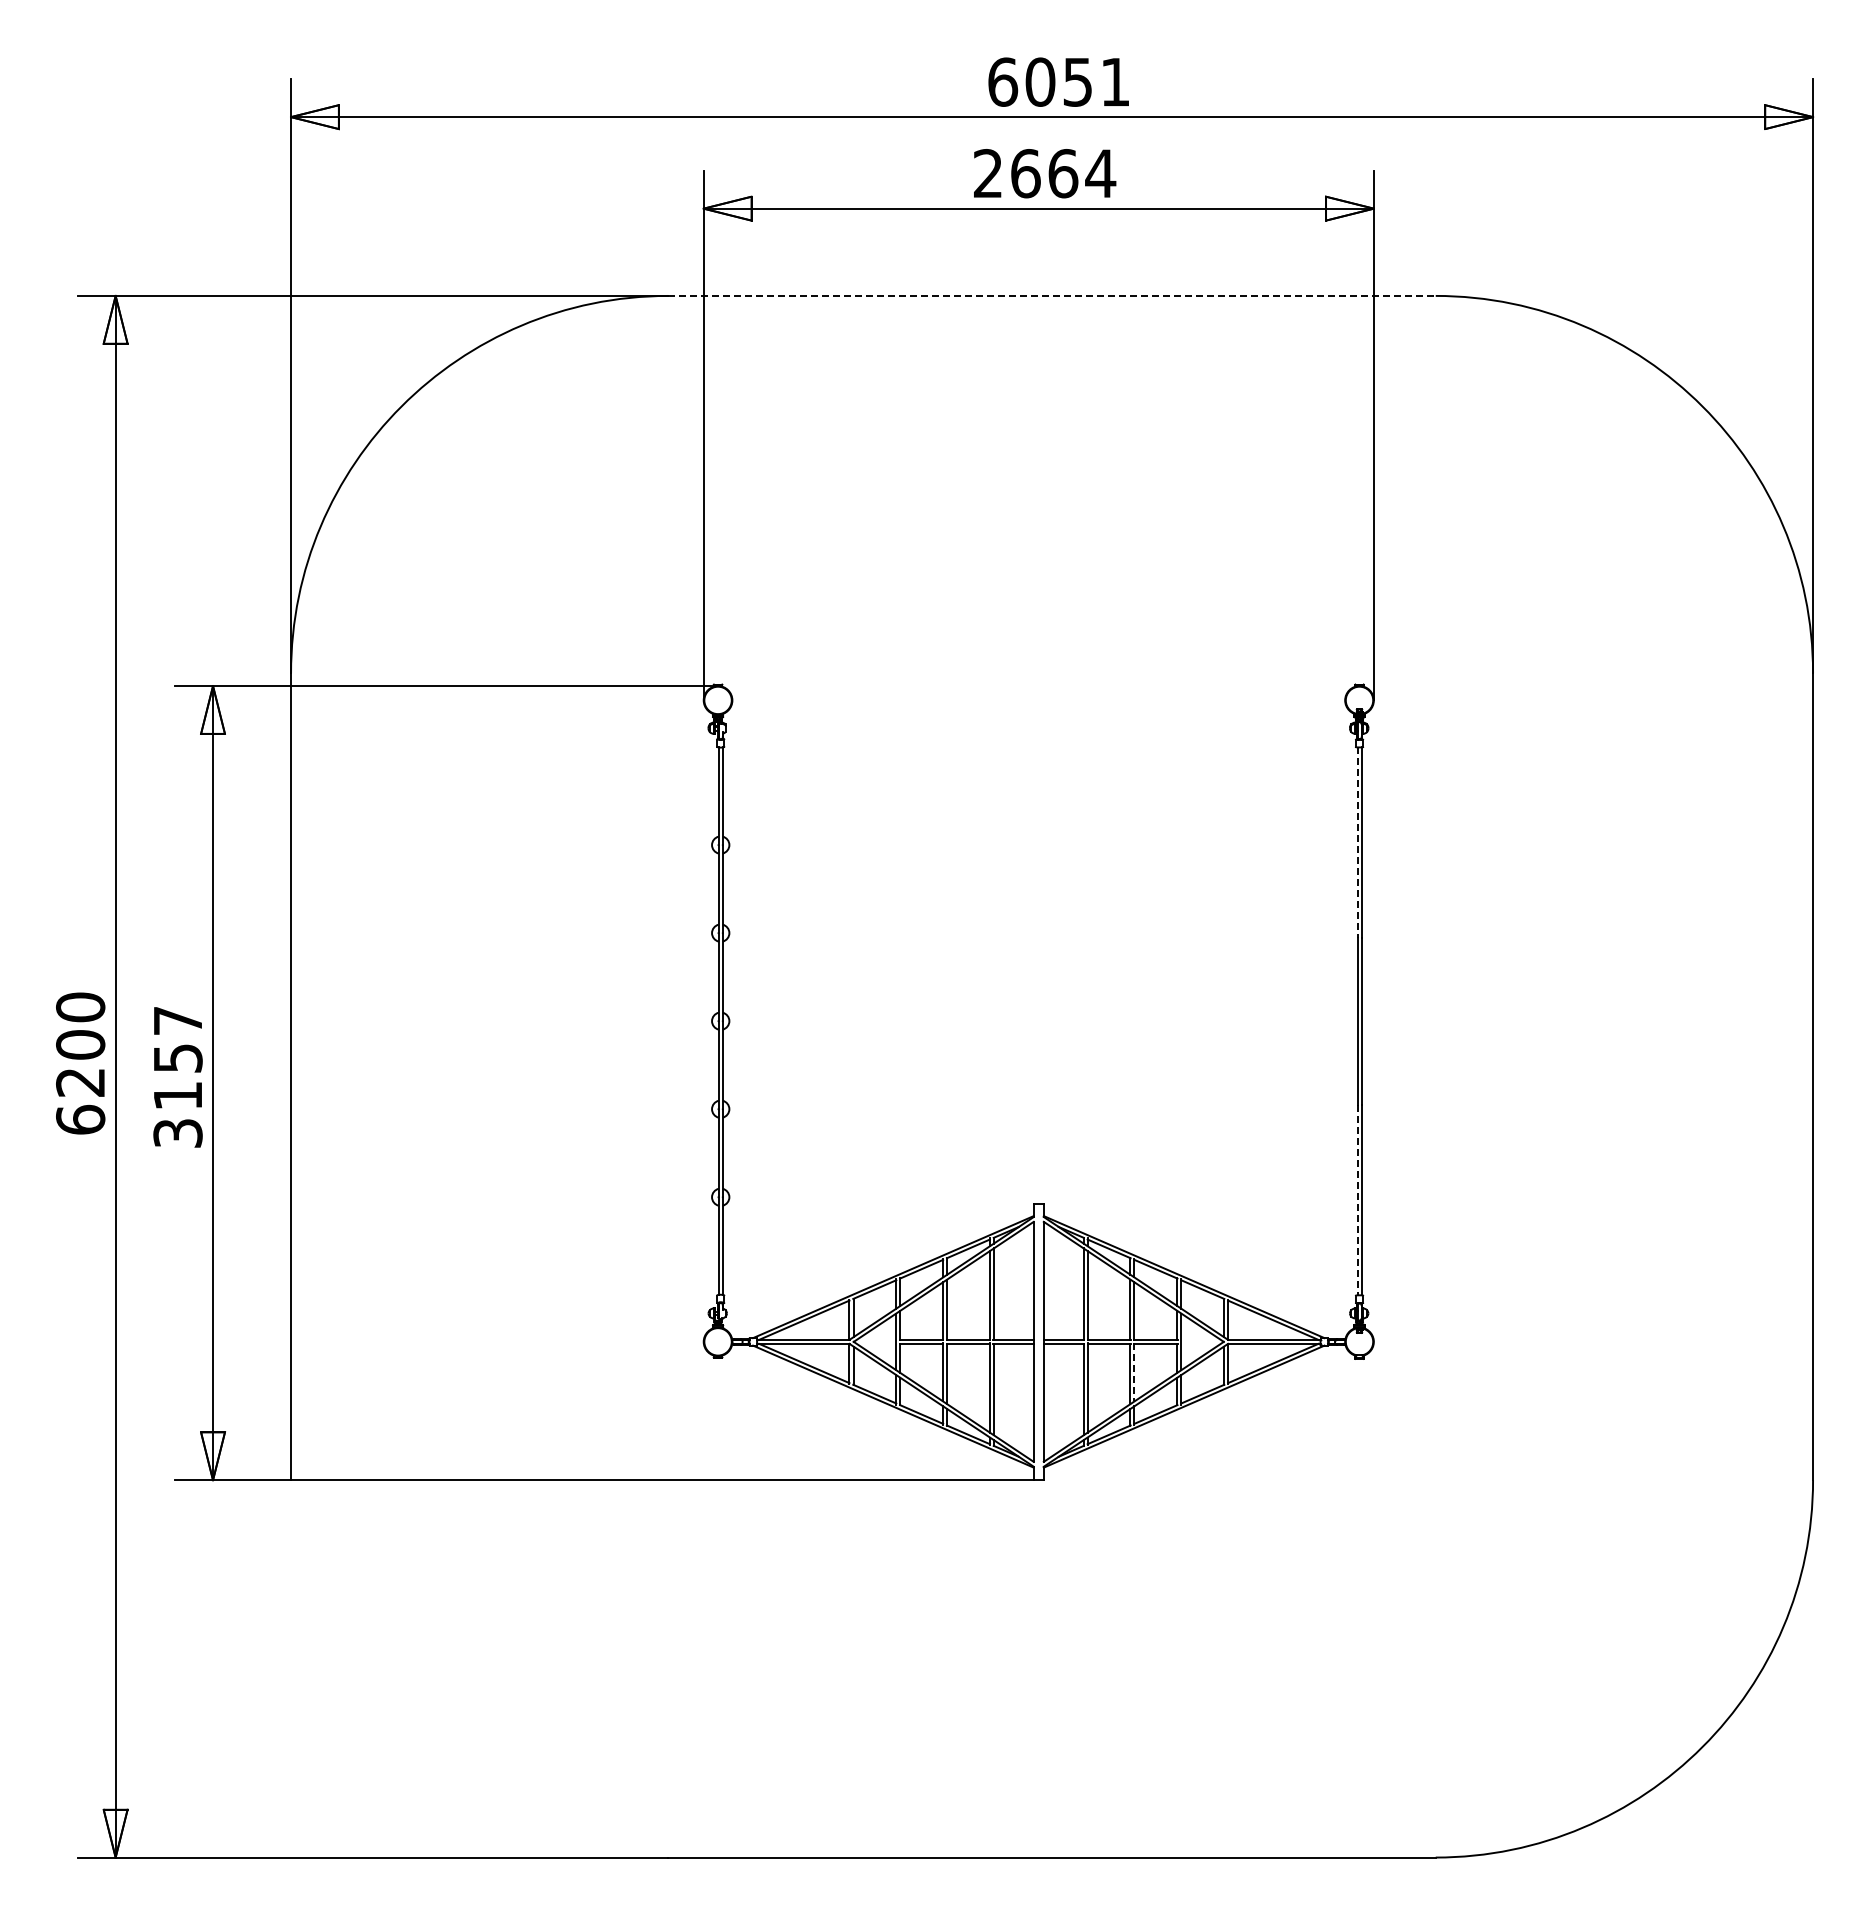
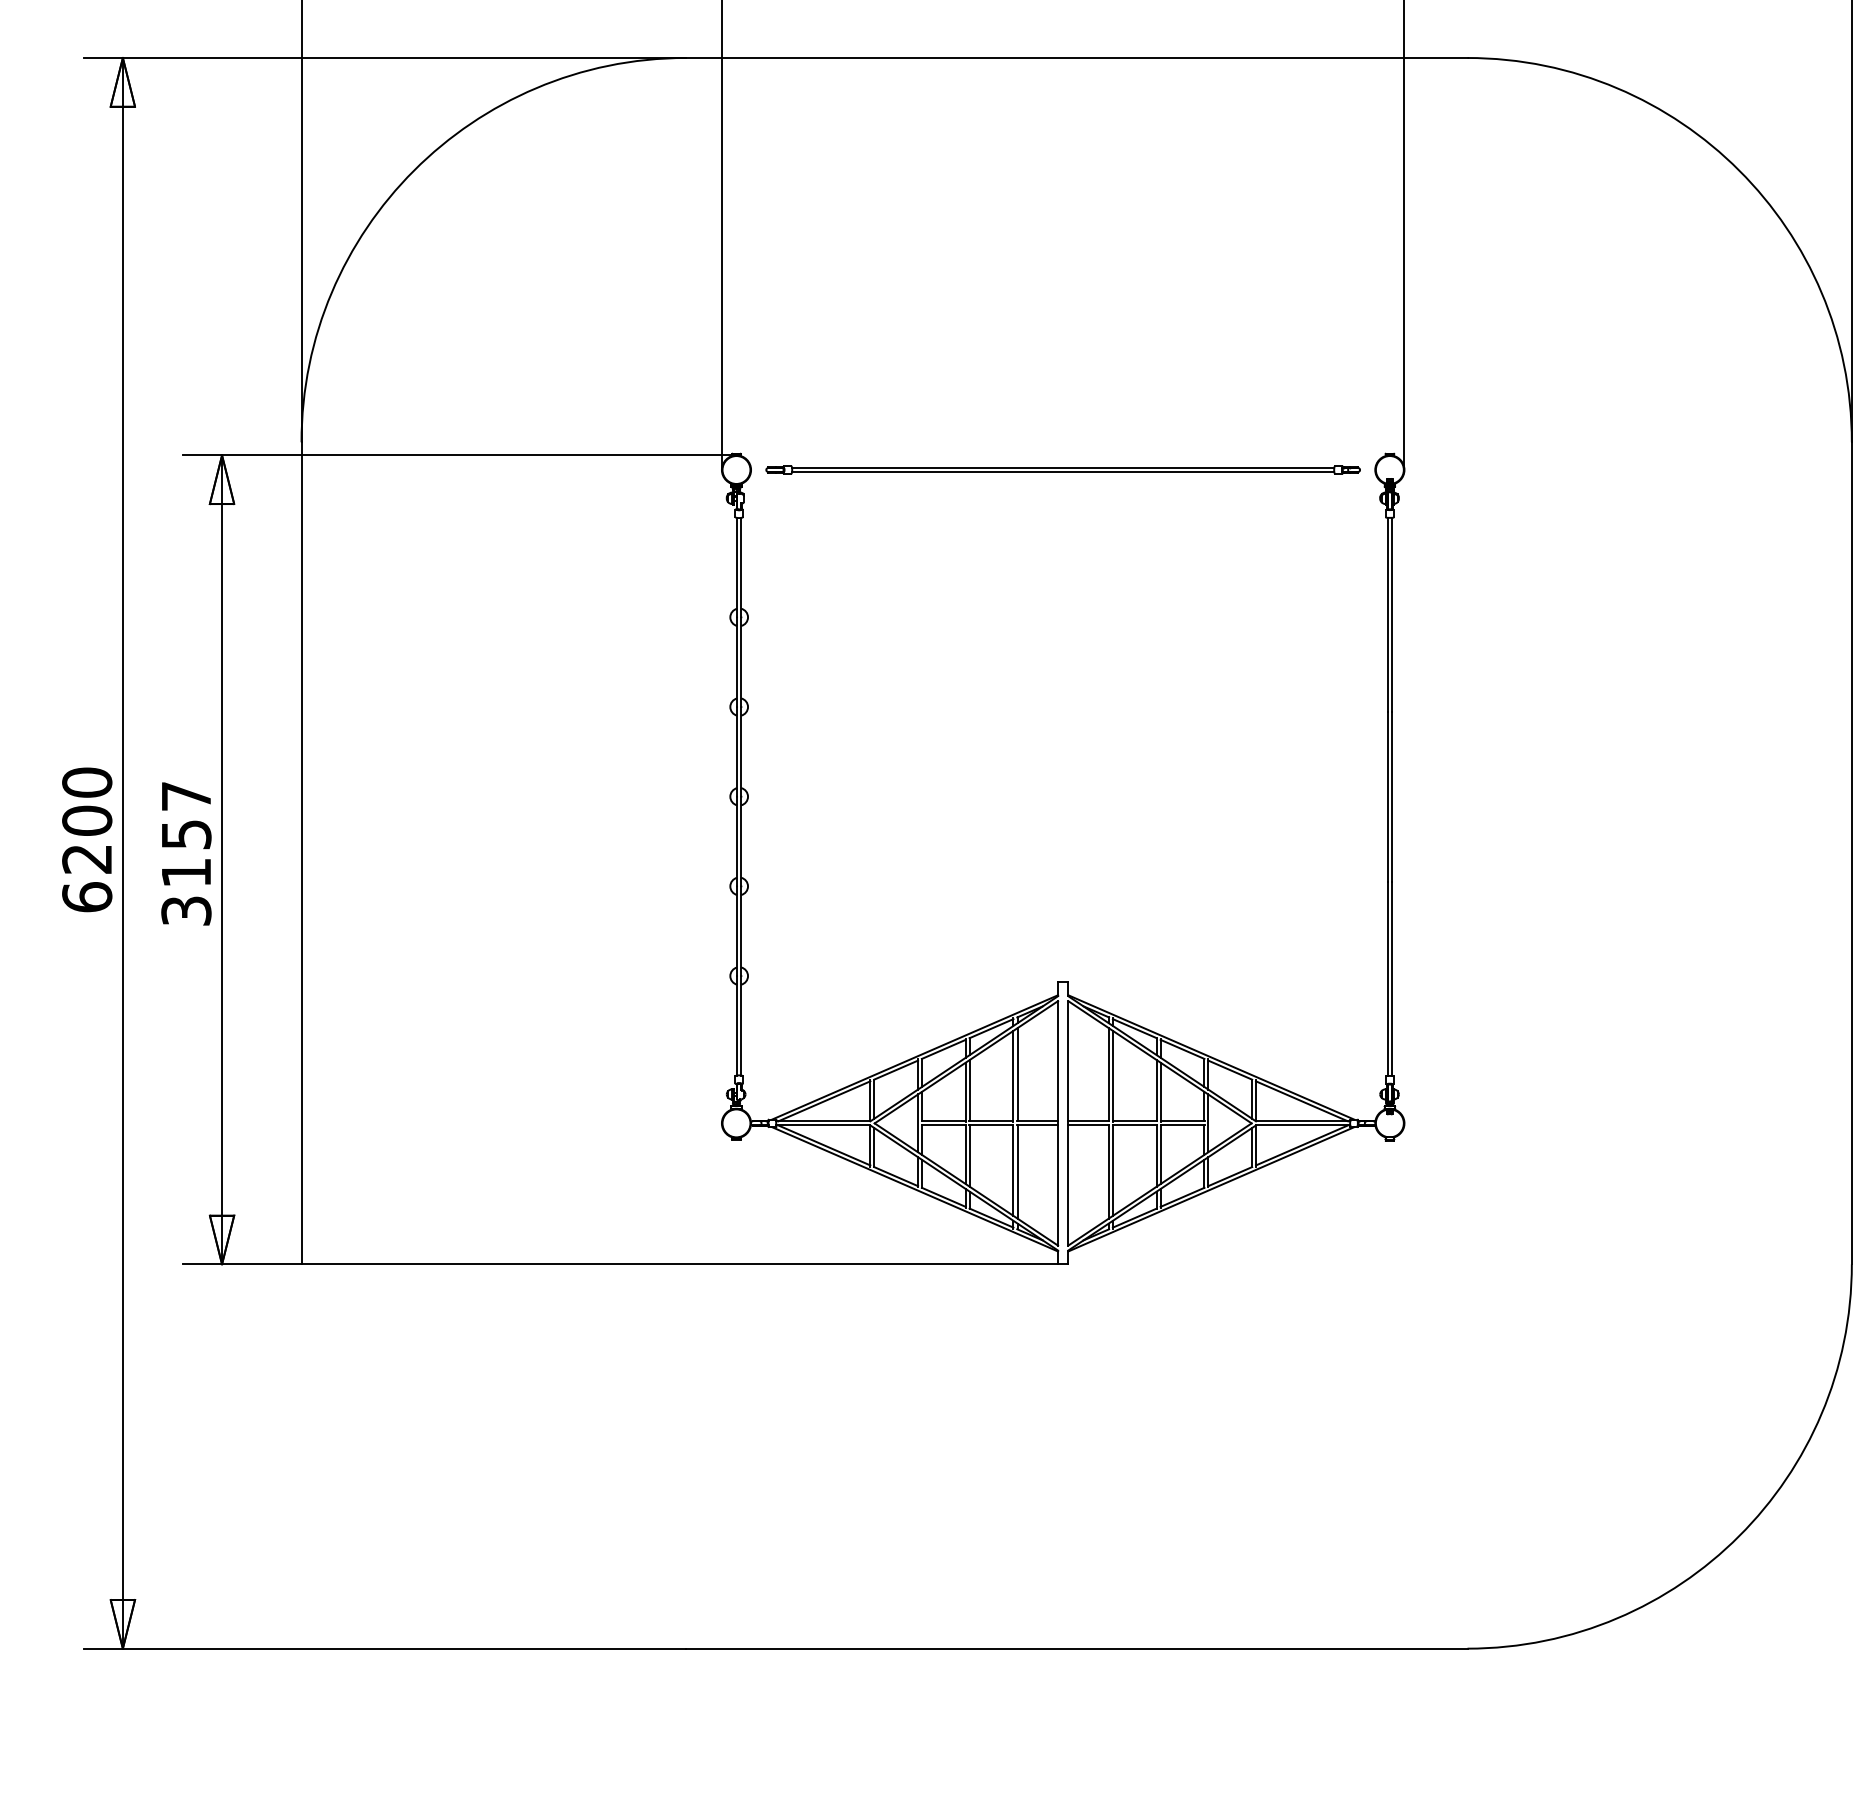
line: (1052, 295) -> (1077, 57), dashed -> solid
part: (1038, 699) -> (1062, 469), added
line: (1357, 843) -> (1387, 615), dashed -> solid
line: (1357, 1200) -> (1387, 979), dashed -> solid
line: (1134, 1372) -> (1160, 1154), dashed -> solid

